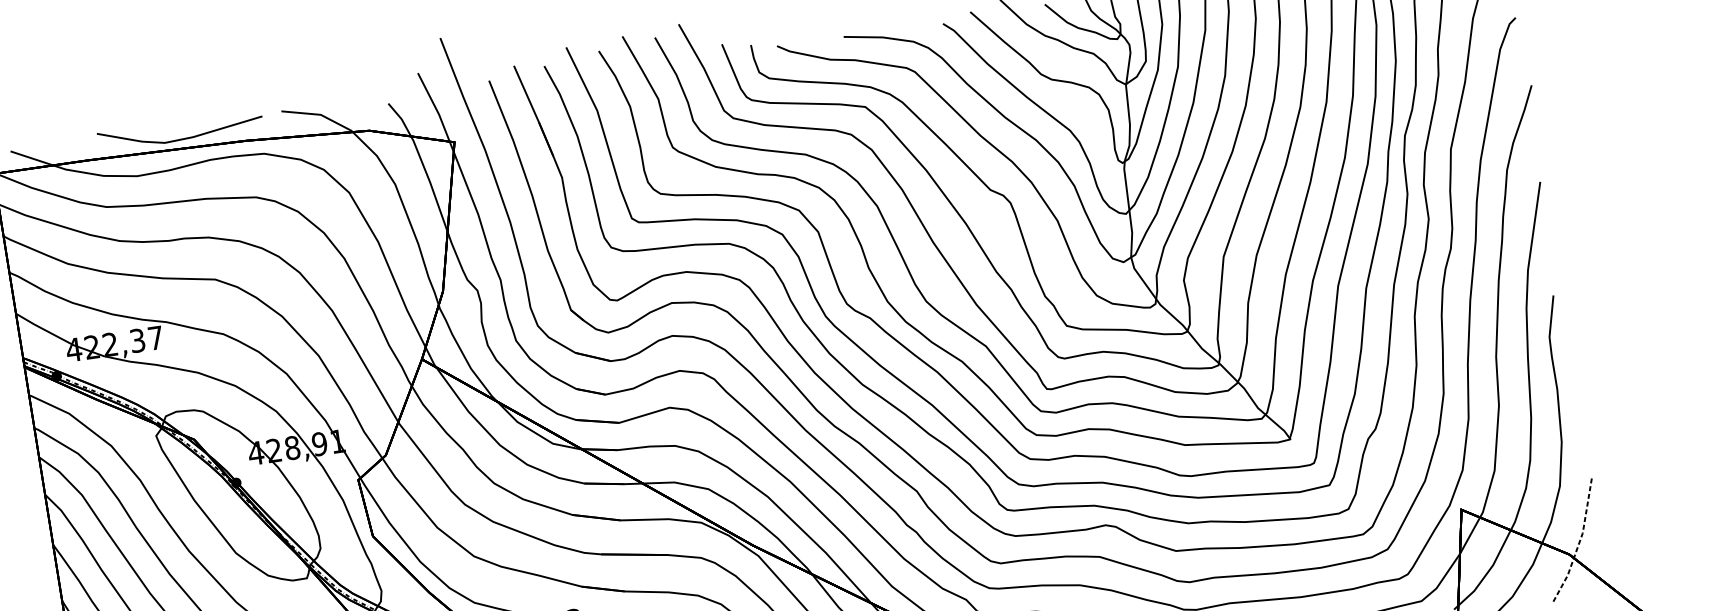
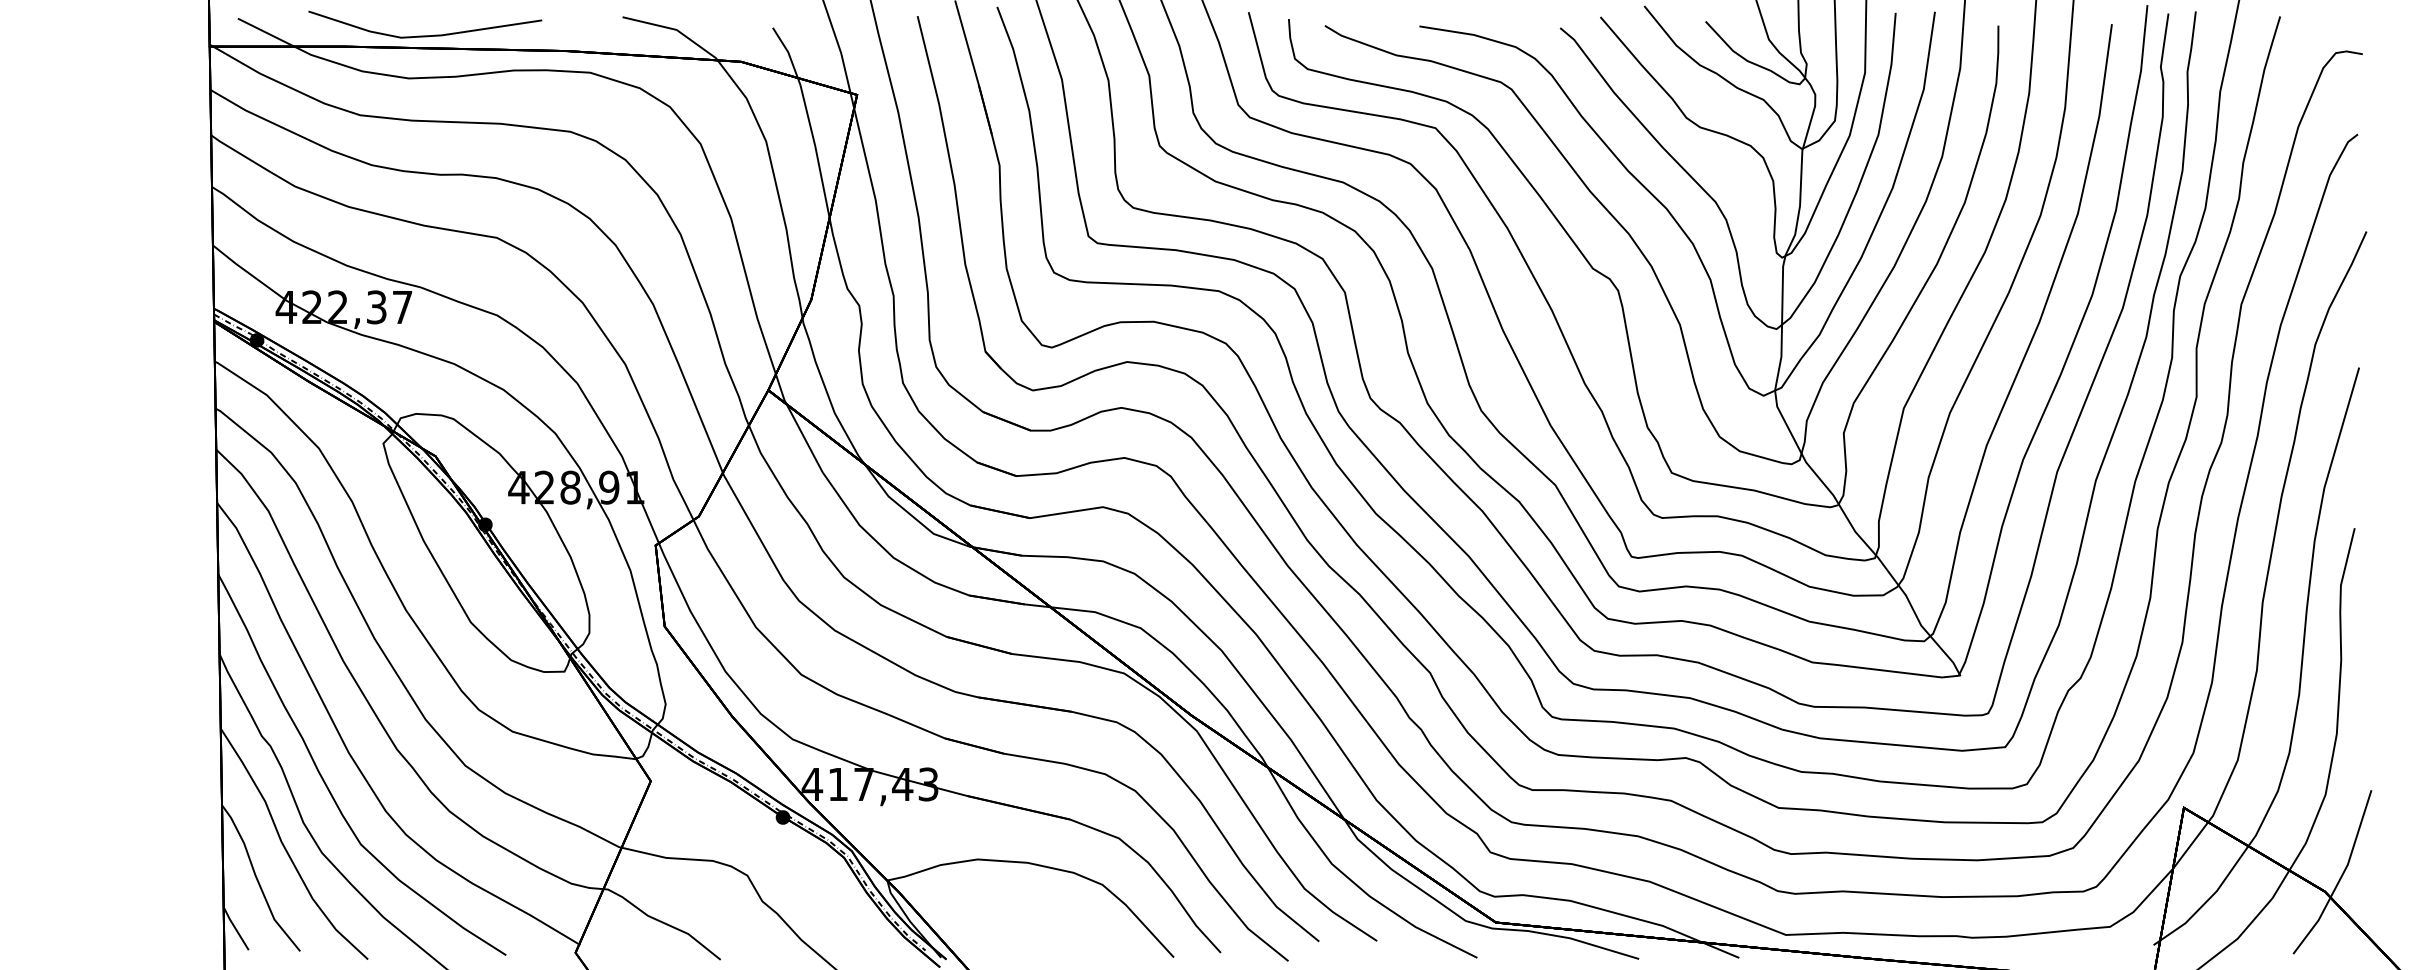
line: (181, 138) -> (425, 35), moved
line: (1579, 542) -> (2341, 876), dashed -> solid

